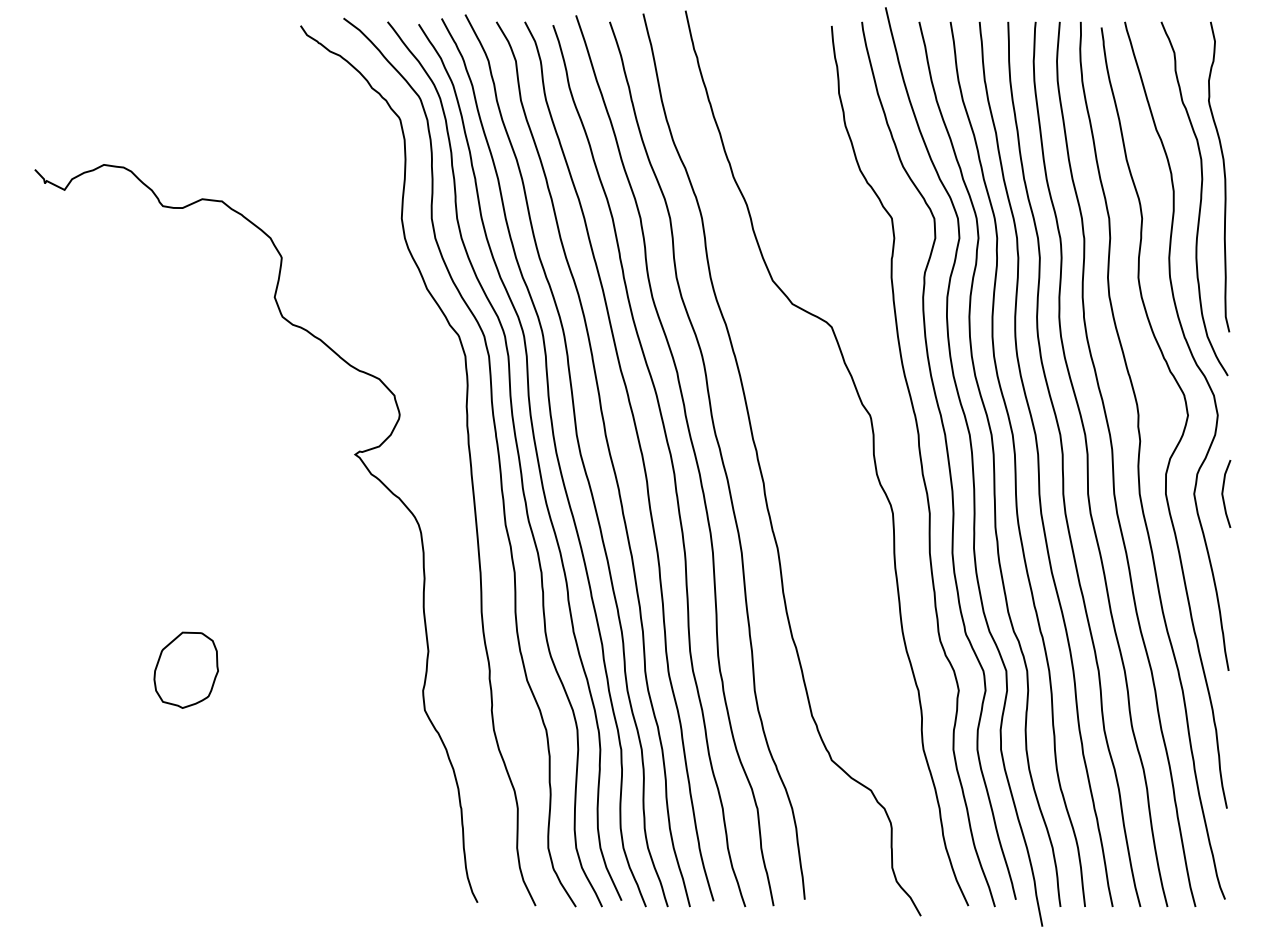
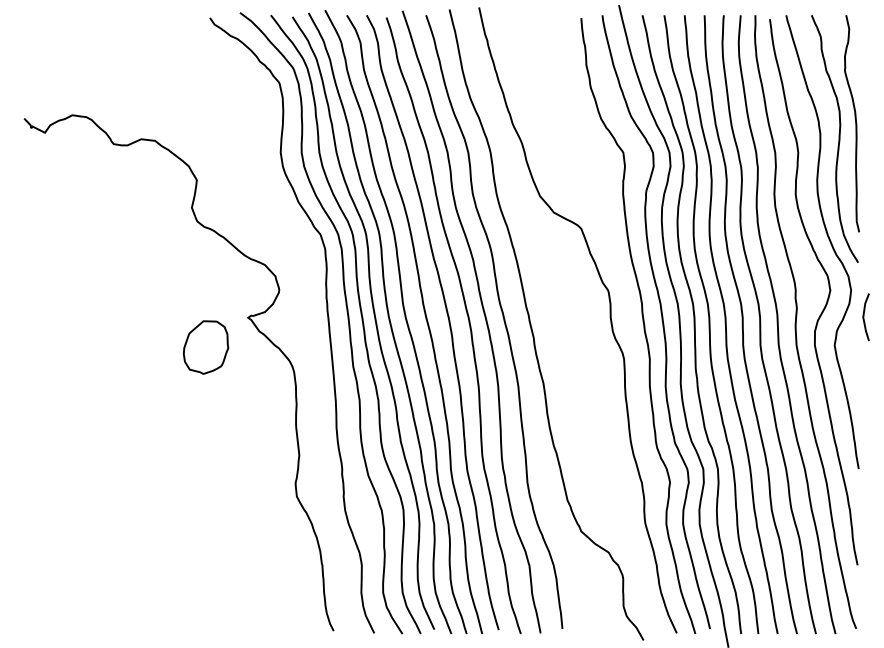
line: (1224, 494) -> (864, 317), moved
part: (186, 670) -> (206, 347), moved

